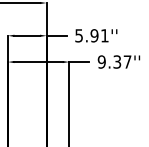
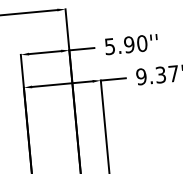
text: (104, 35) -> (141, 43), 5.91'' -> 5.90''

